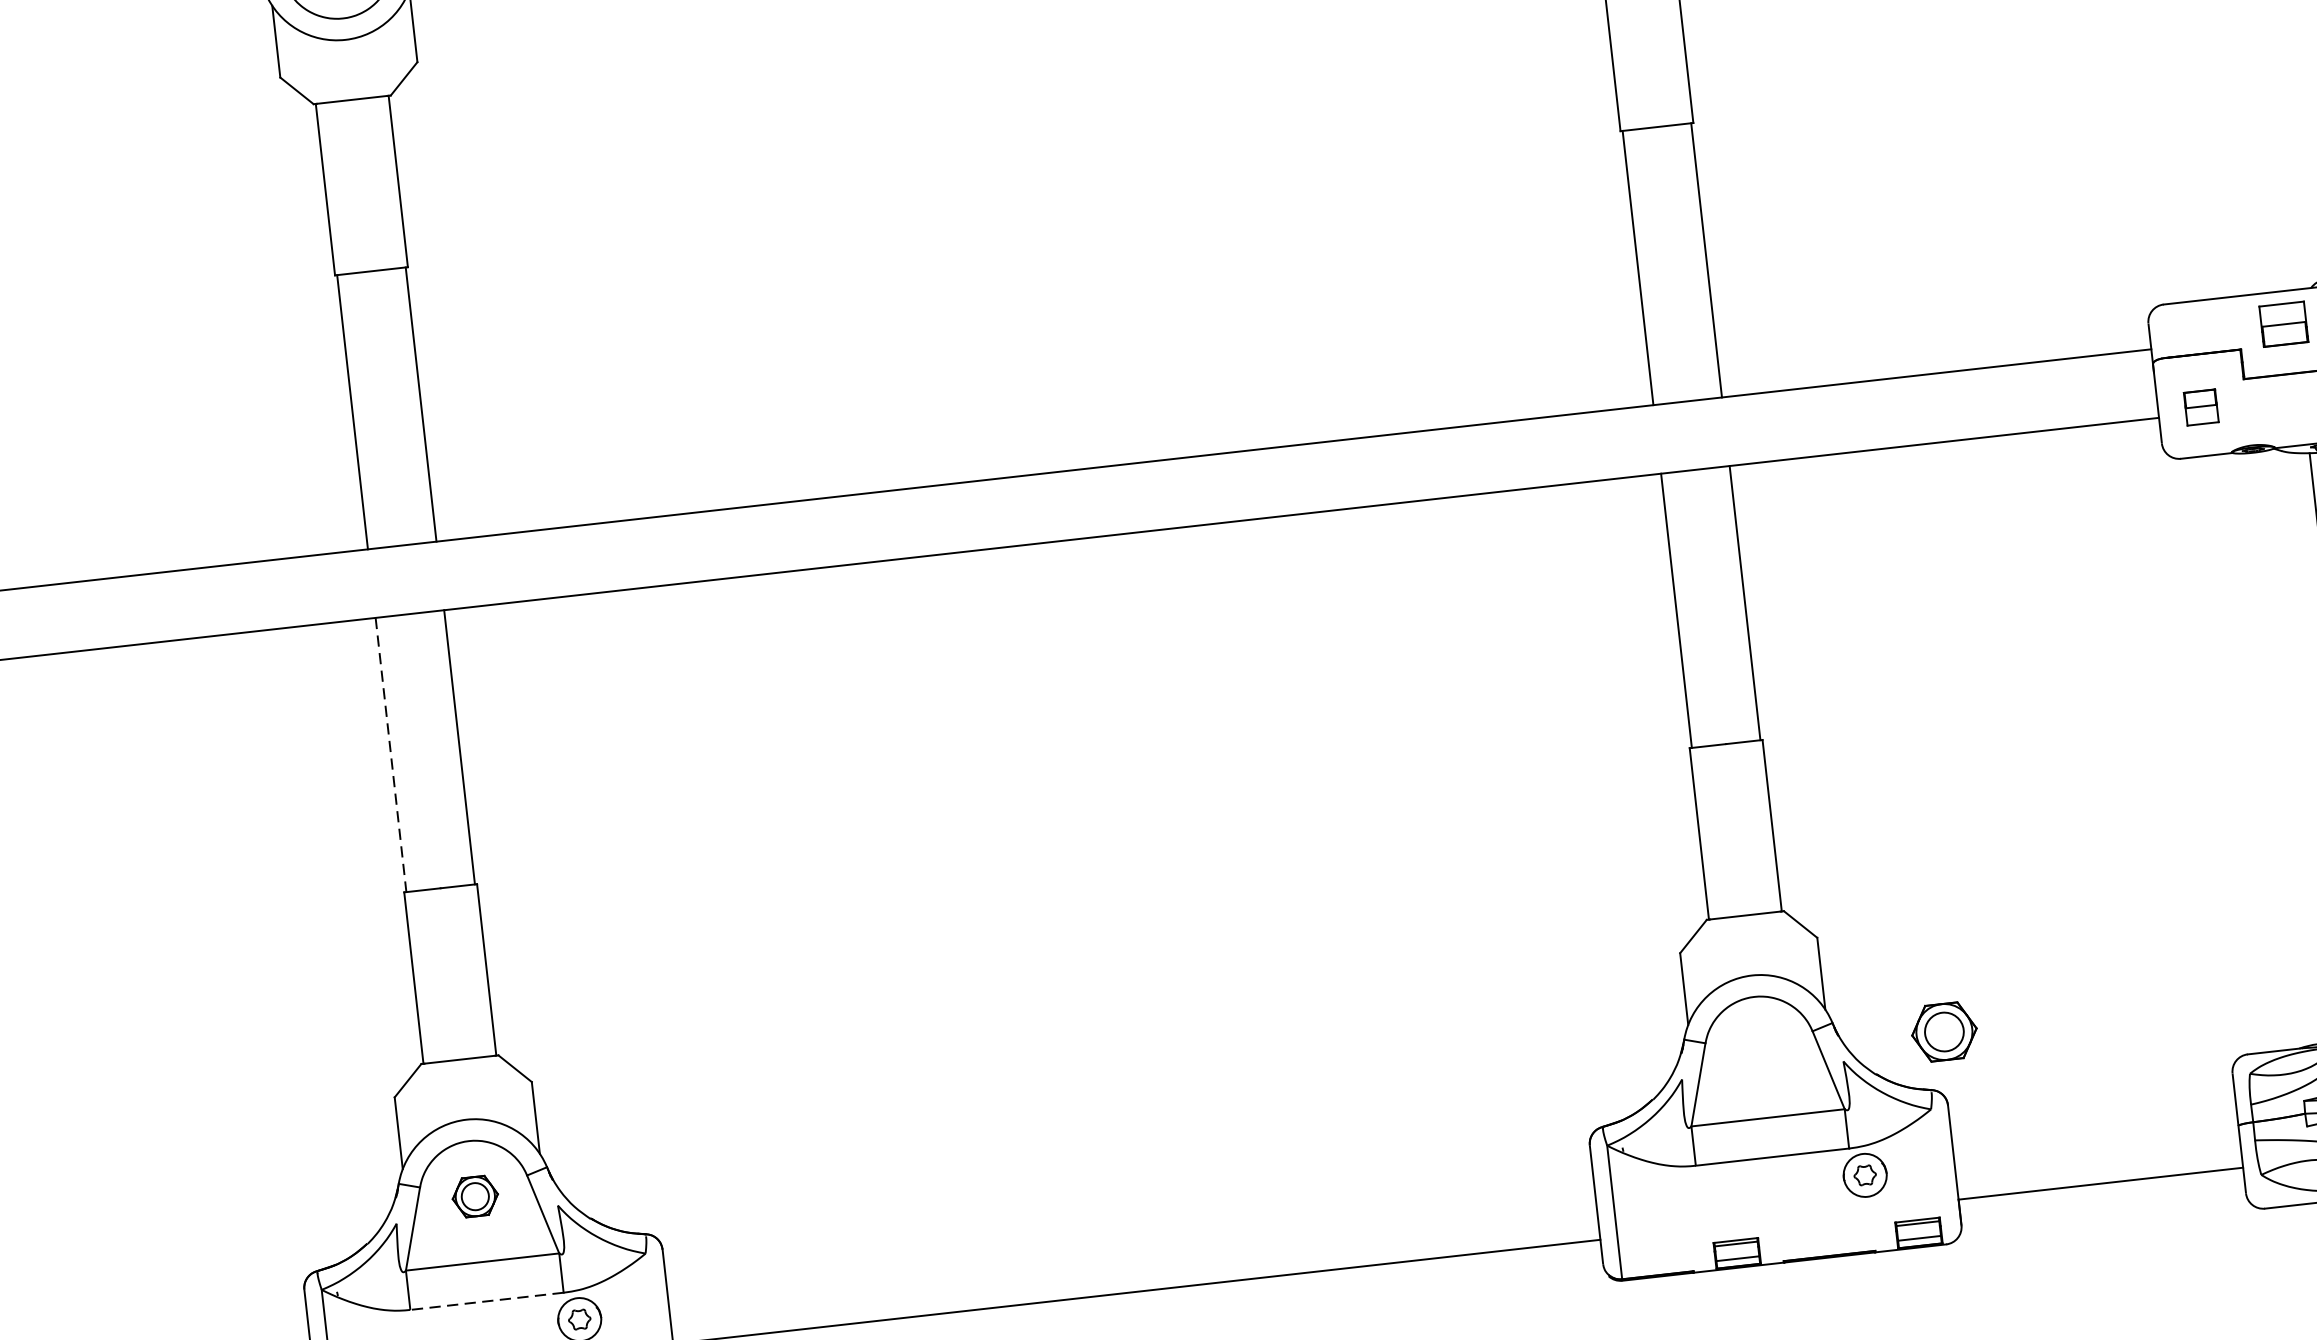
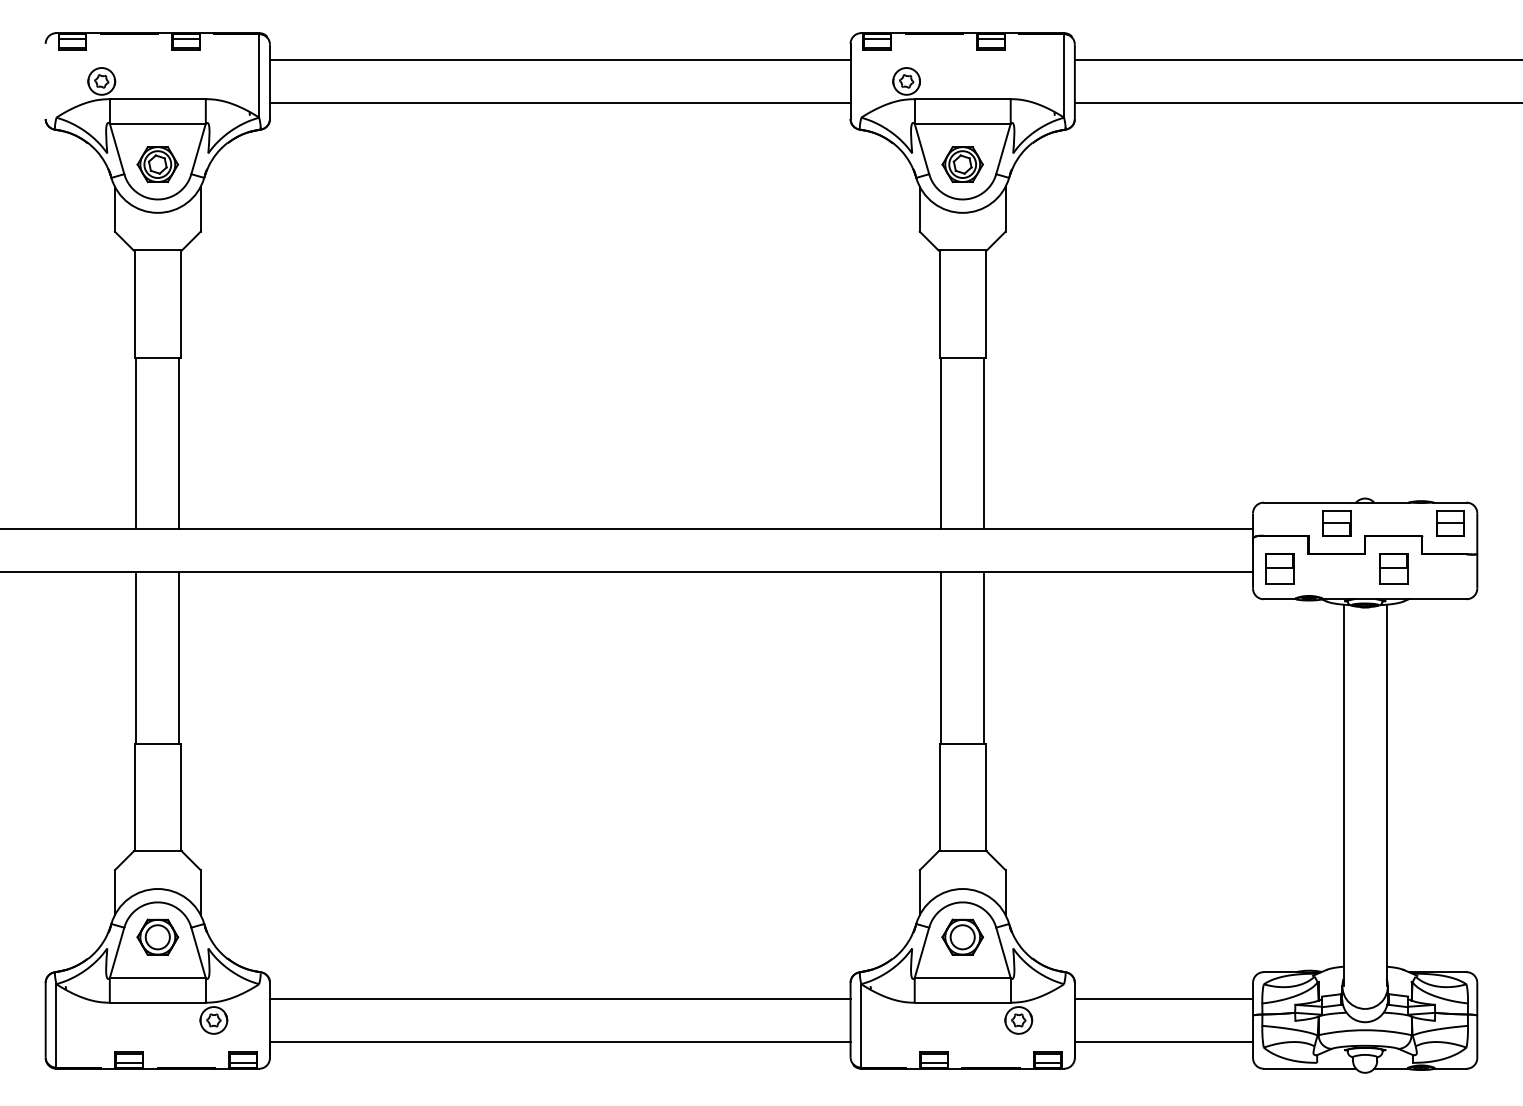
part: (2200, 406) -> (1279, 568), size x1.43
line: (391, 755) -> (136, 658), dashed -> solid
part: (1943, 1030) -> (962, 936), moved
line: (2092, 1116) -> (1163, 999), added
part: (474, 1195) -> (157, 936), size x1.43
line: (1127, 1224) -> (559, 999), added
line: (486, 1301) -> (157, 1002), dashed -> solid

